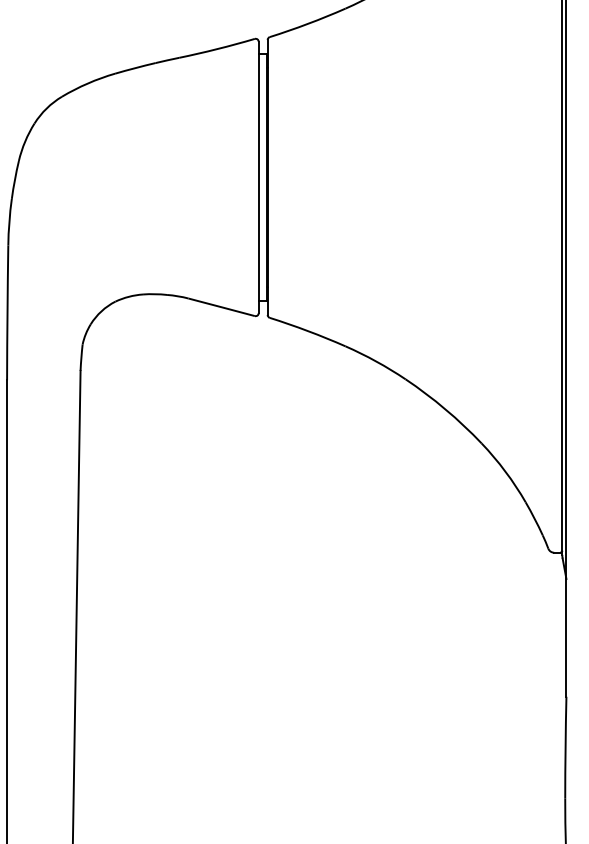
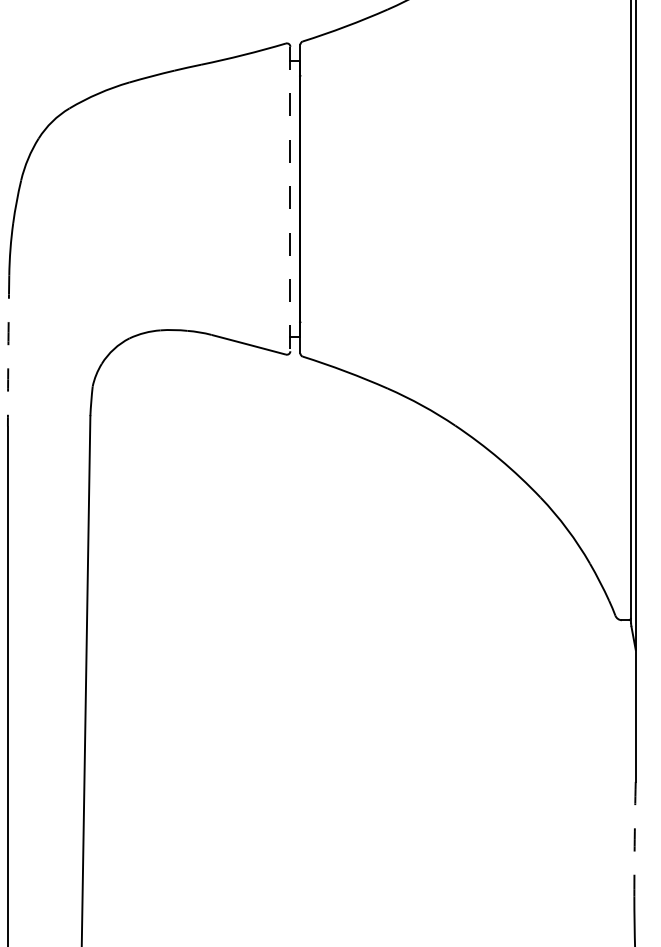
line: (258, 177) -> (290, 199), solid -> dashed
arc: (7, 312) -> (8, 350), solid -> dashed
arc: (565, 747) -> (634, 838), solid -> dashed

